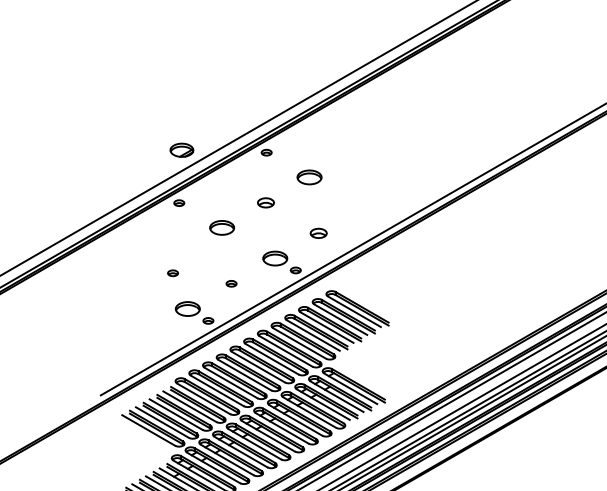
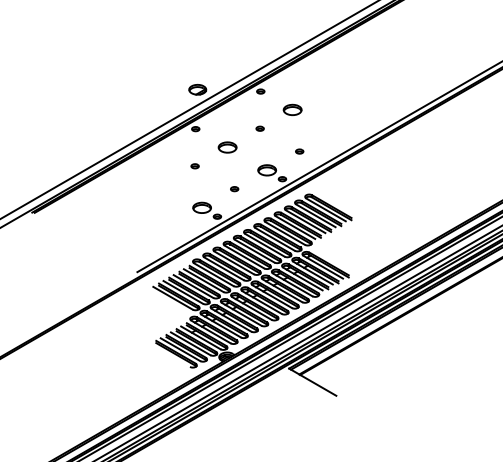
part: (264, 202) -> (259, 128), size x0.62
part: (318, 233) -> (299, 151), size x0.62
part: (172, 273) -> (194, 166), moved

